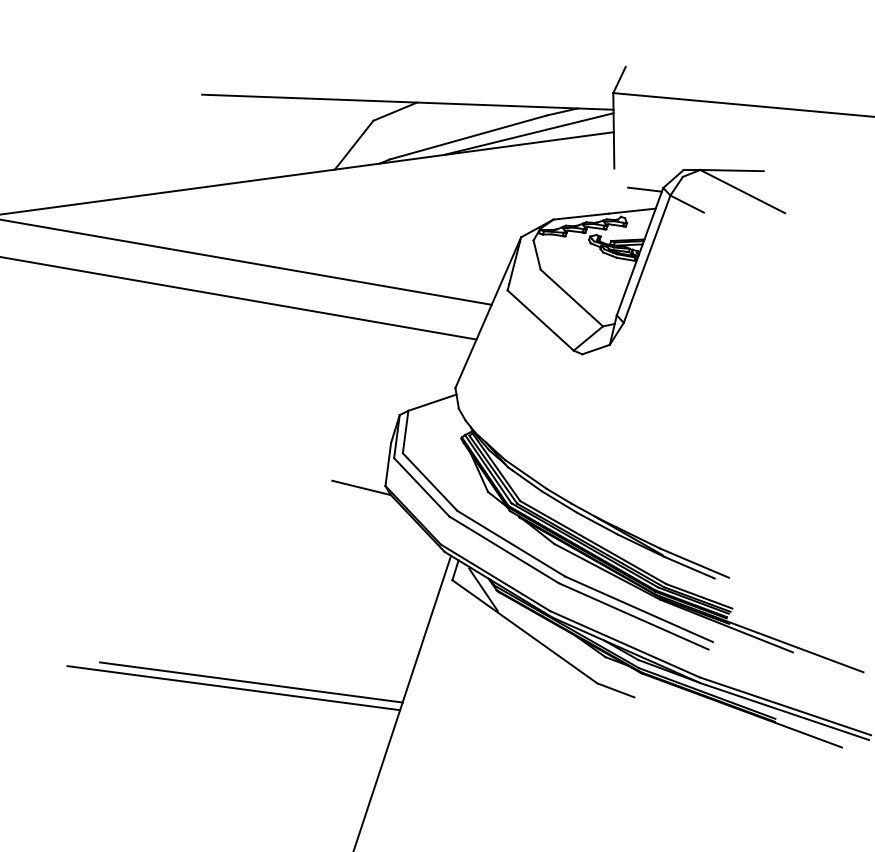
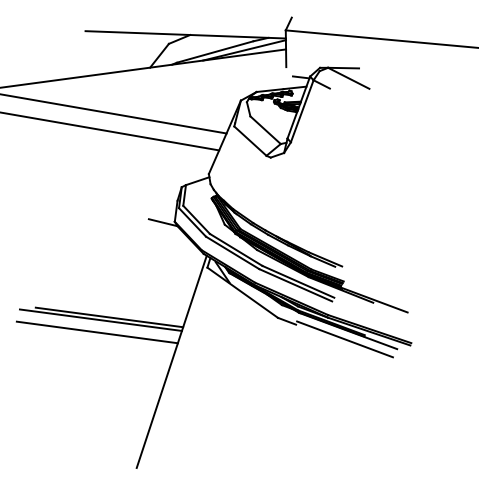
line: (224, 713) -> (96, 332), added
line: (733, 727) -> (344, 339), added

